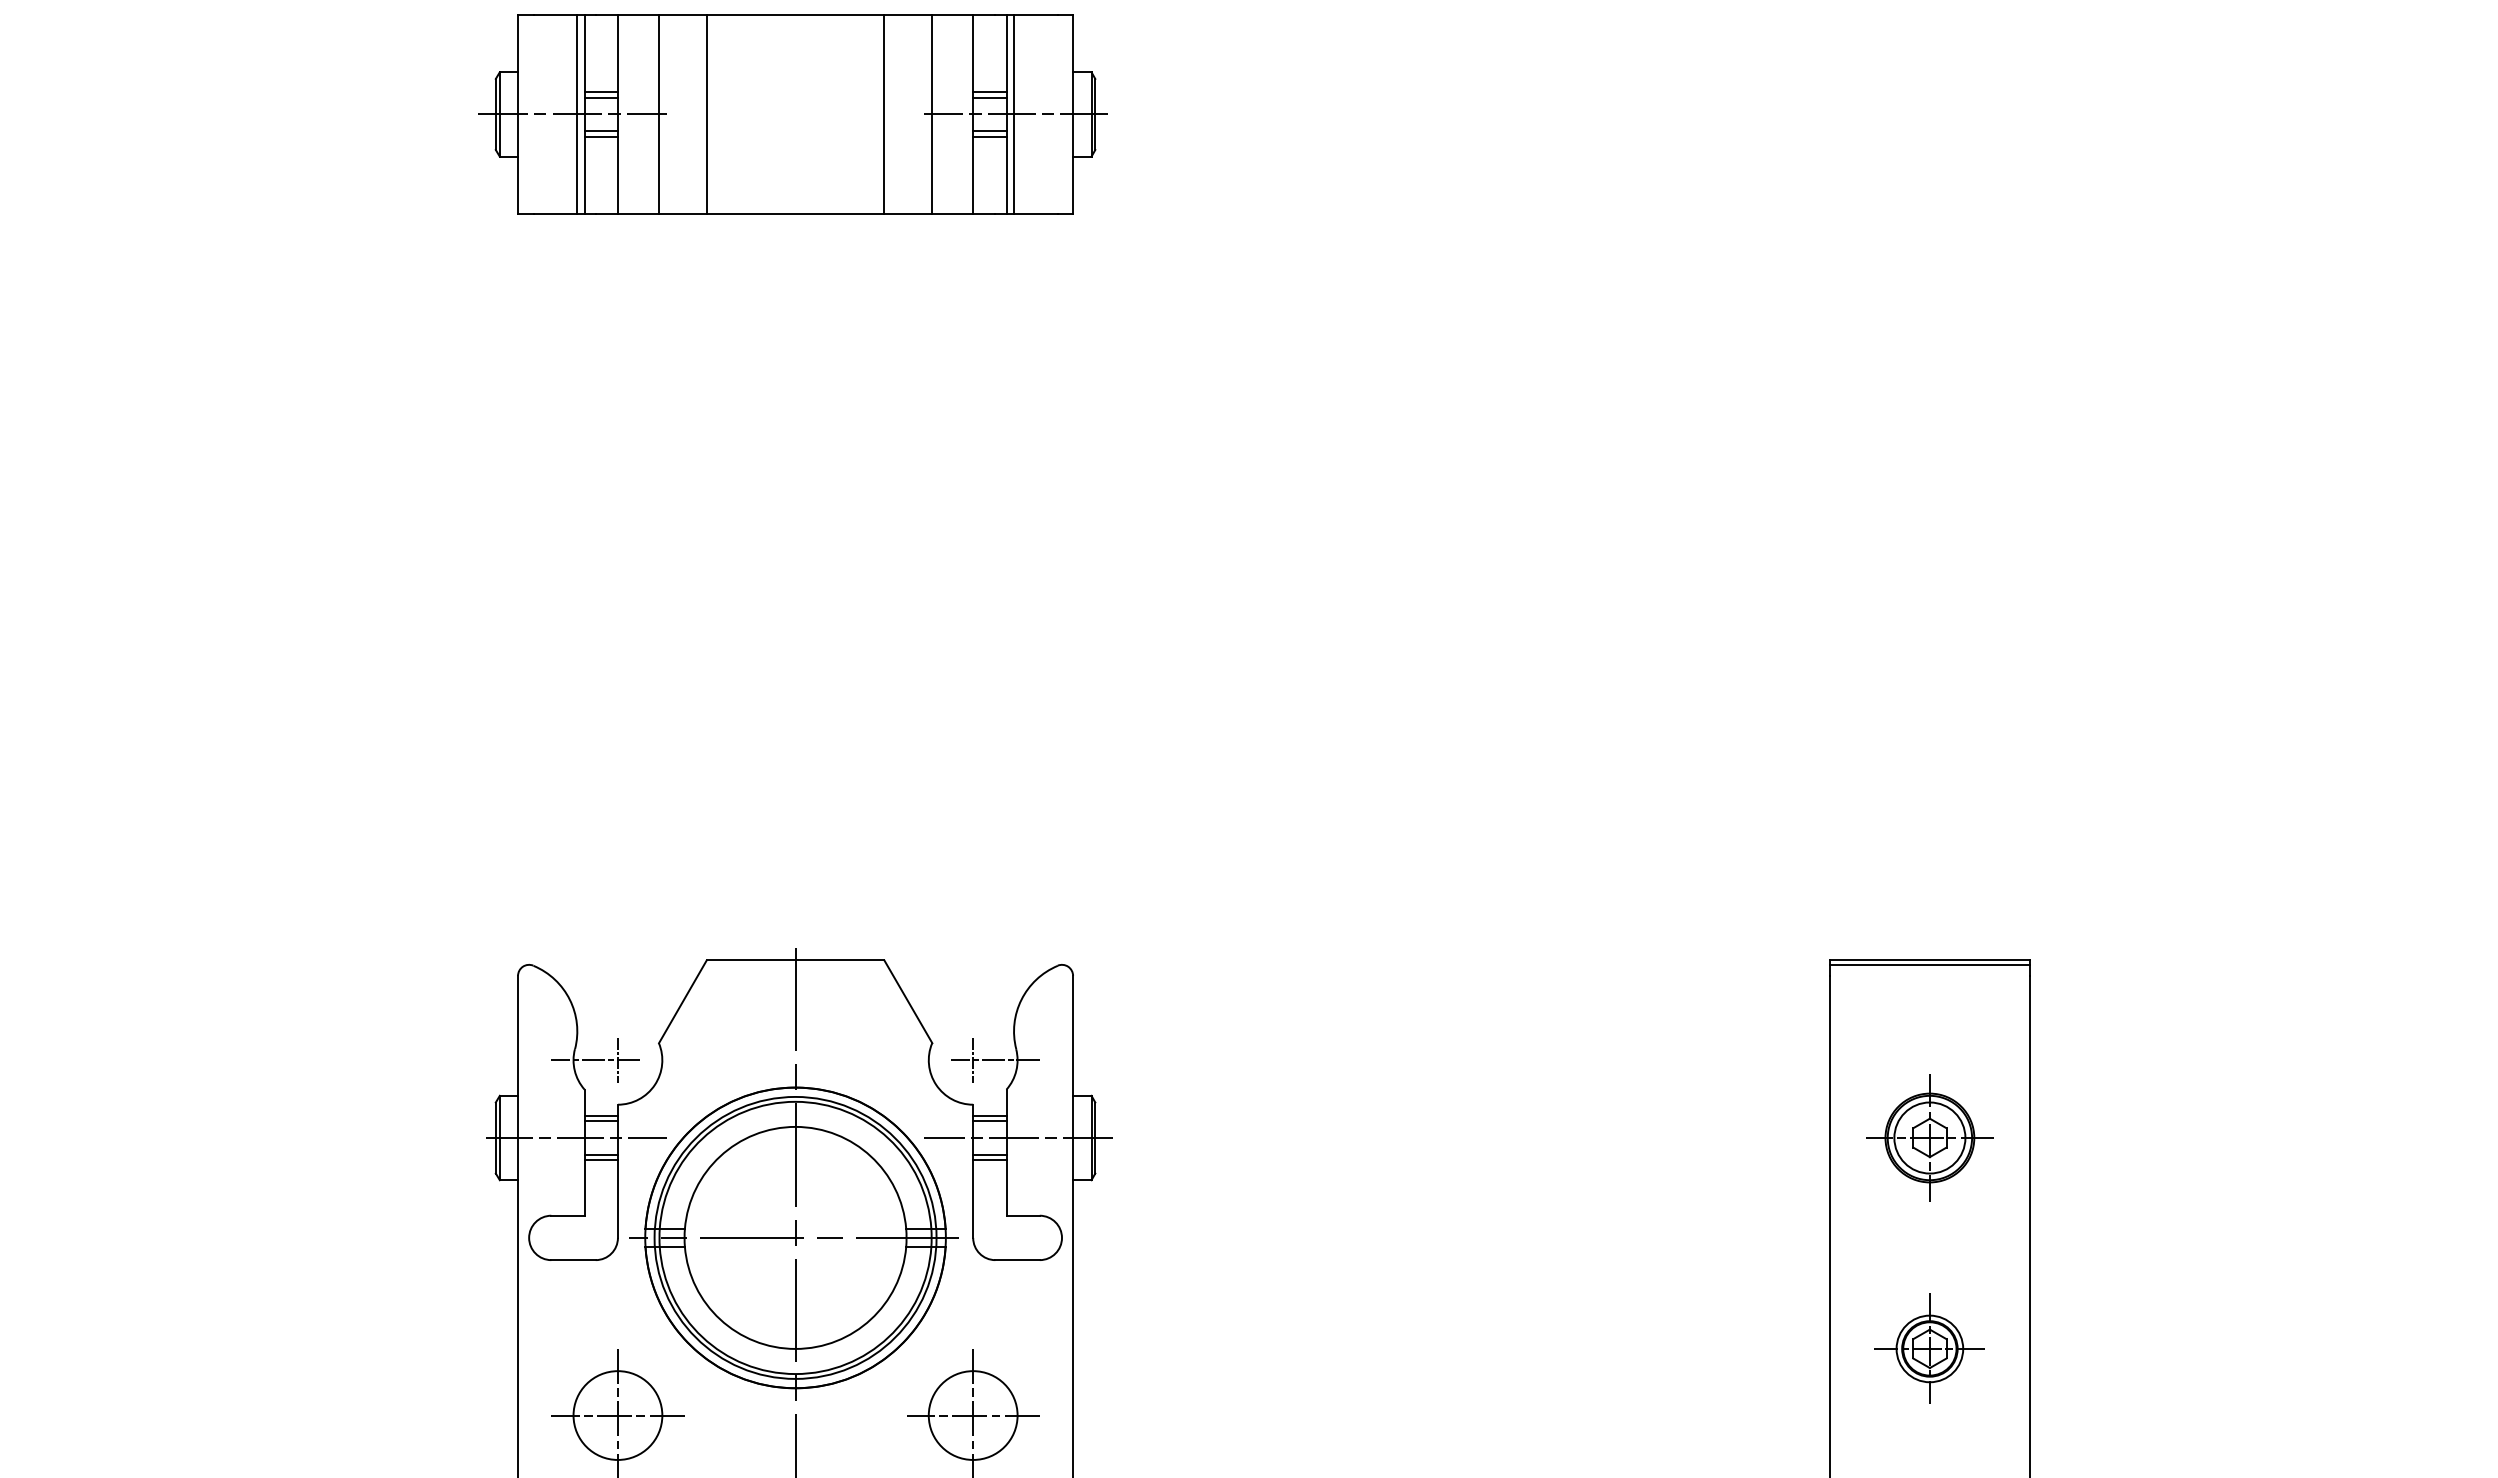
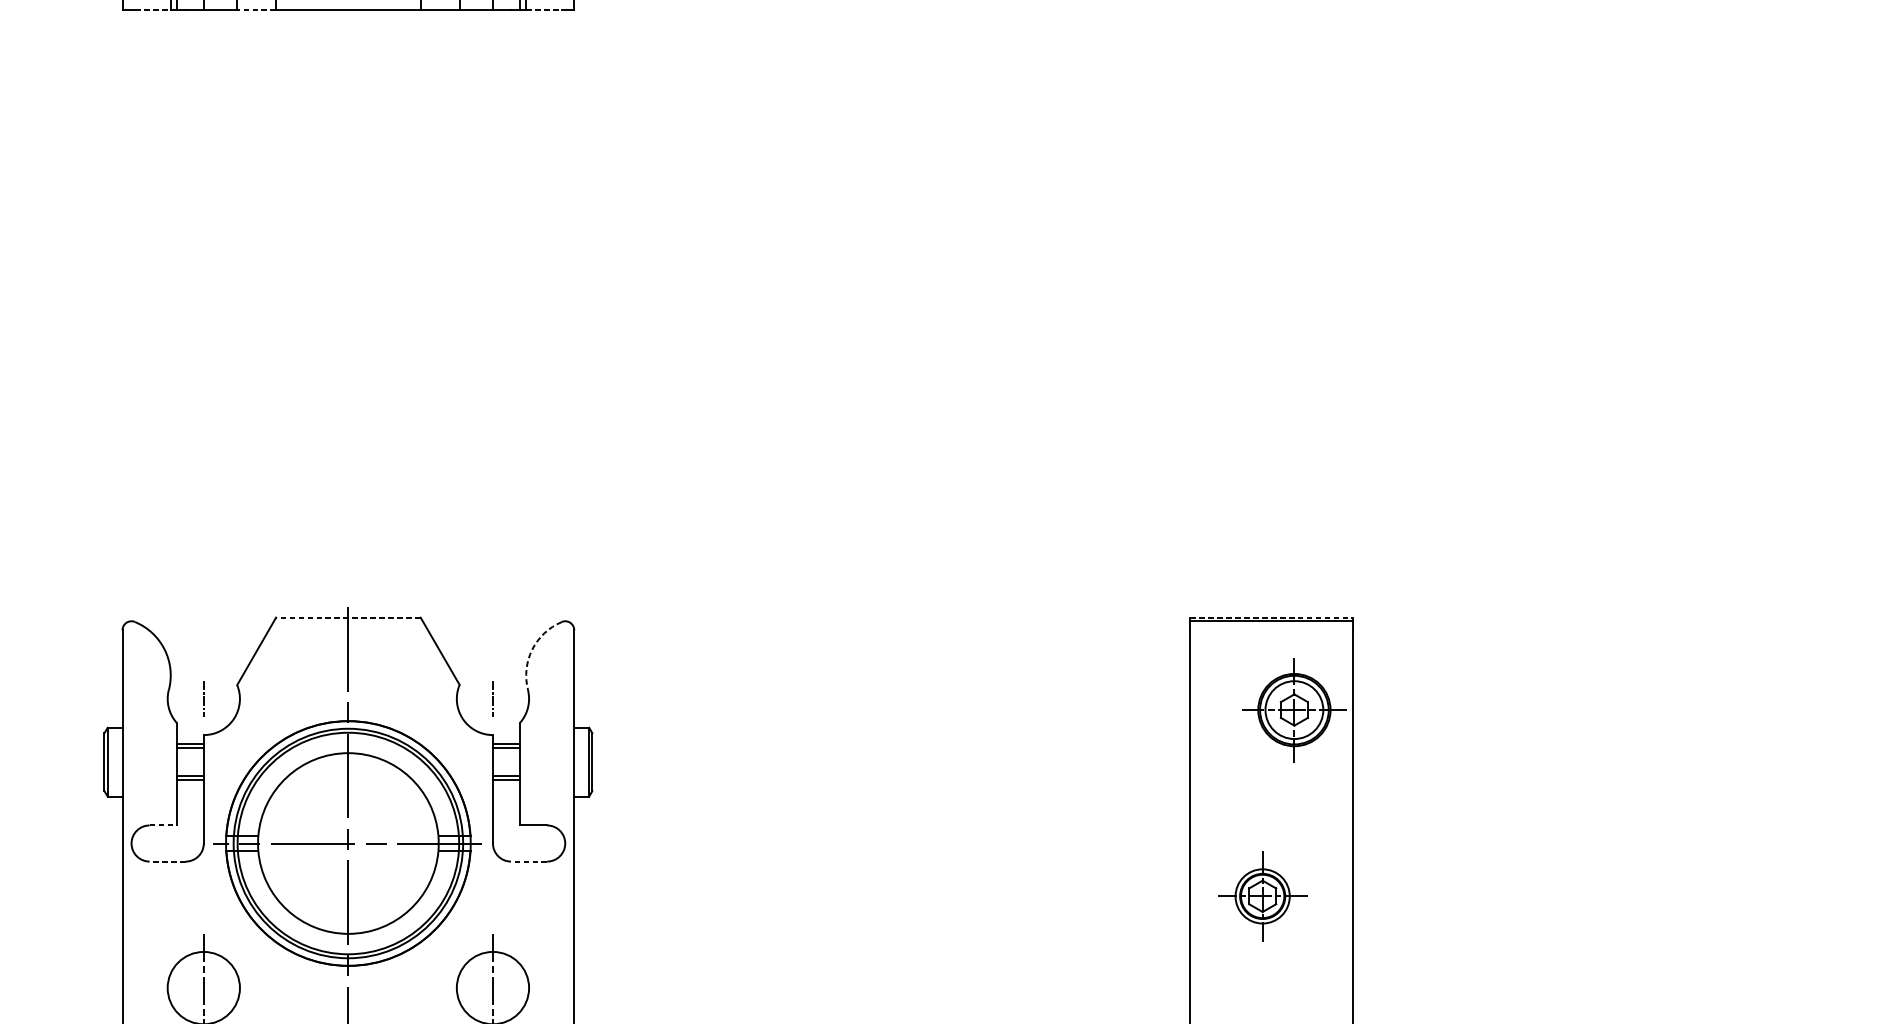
line: (555, 214) -> (153, 10), solid -> dashed
line: (682, 214) -> (256, 10), solid -> dashed
line: (1035, 214) -> (543, 10), solid -> dashed
line: (795, 960) -> (348, 617), solid -> dashed
line: (1929, 960) -> (1271, 617), solid -> dashed
arc: (1021, 999) -> (532, 649), solid -> dashed
line: (595, 1060) -> (185, 699), removed
line: (994, 1060) -> (510, 699), removed
part: (1929, 1137) -> (1294, 709), moved
line: (575, 1138) -> (169, 762), removed
line: (1018, 1138) -> (529, 762), removed
line: (567, 1215) -> (162, 825), solid -> dashed
line: (573, 1260) -> (167, 861), solid -> dashed
line: (1017, 1260) -> (529, 861), solid -> dashed
part: (1929, 1348) -> (1262, 896), moved
line: (617, 1415) -> (203, 988), removed
line: (972, 1415) -> (492, 988), removed

